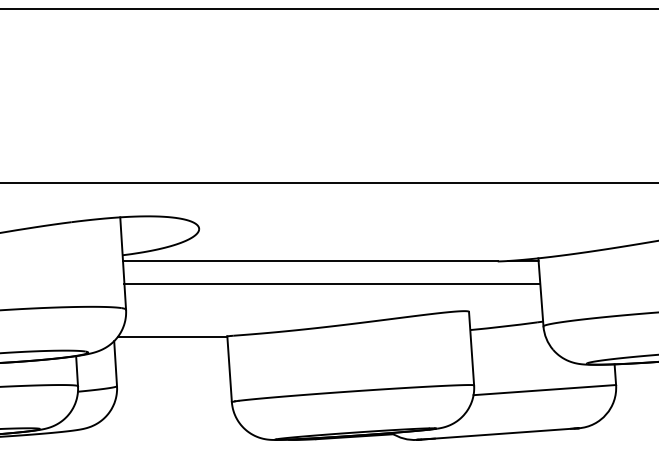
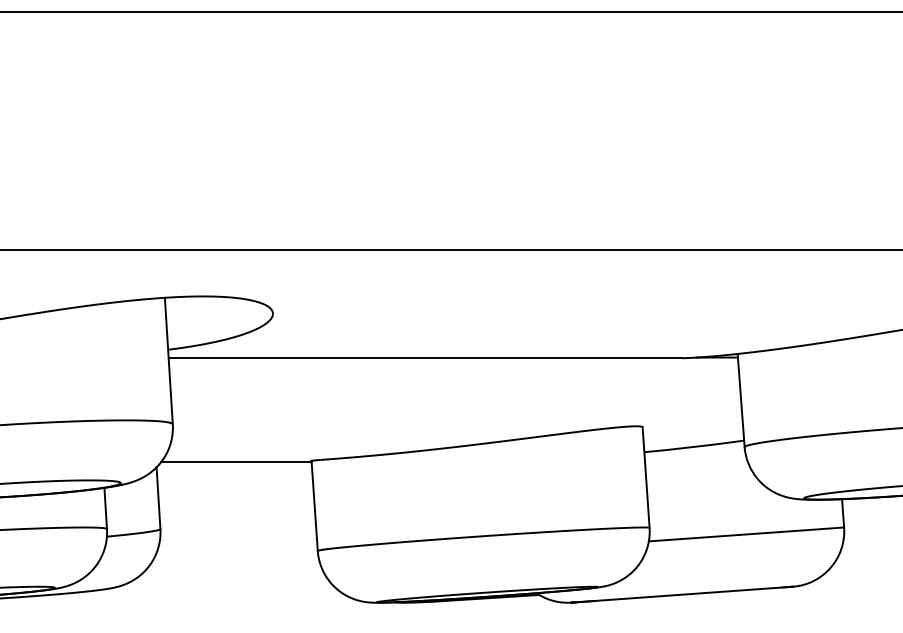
line: (332, 284) -> (455, 389), removed

